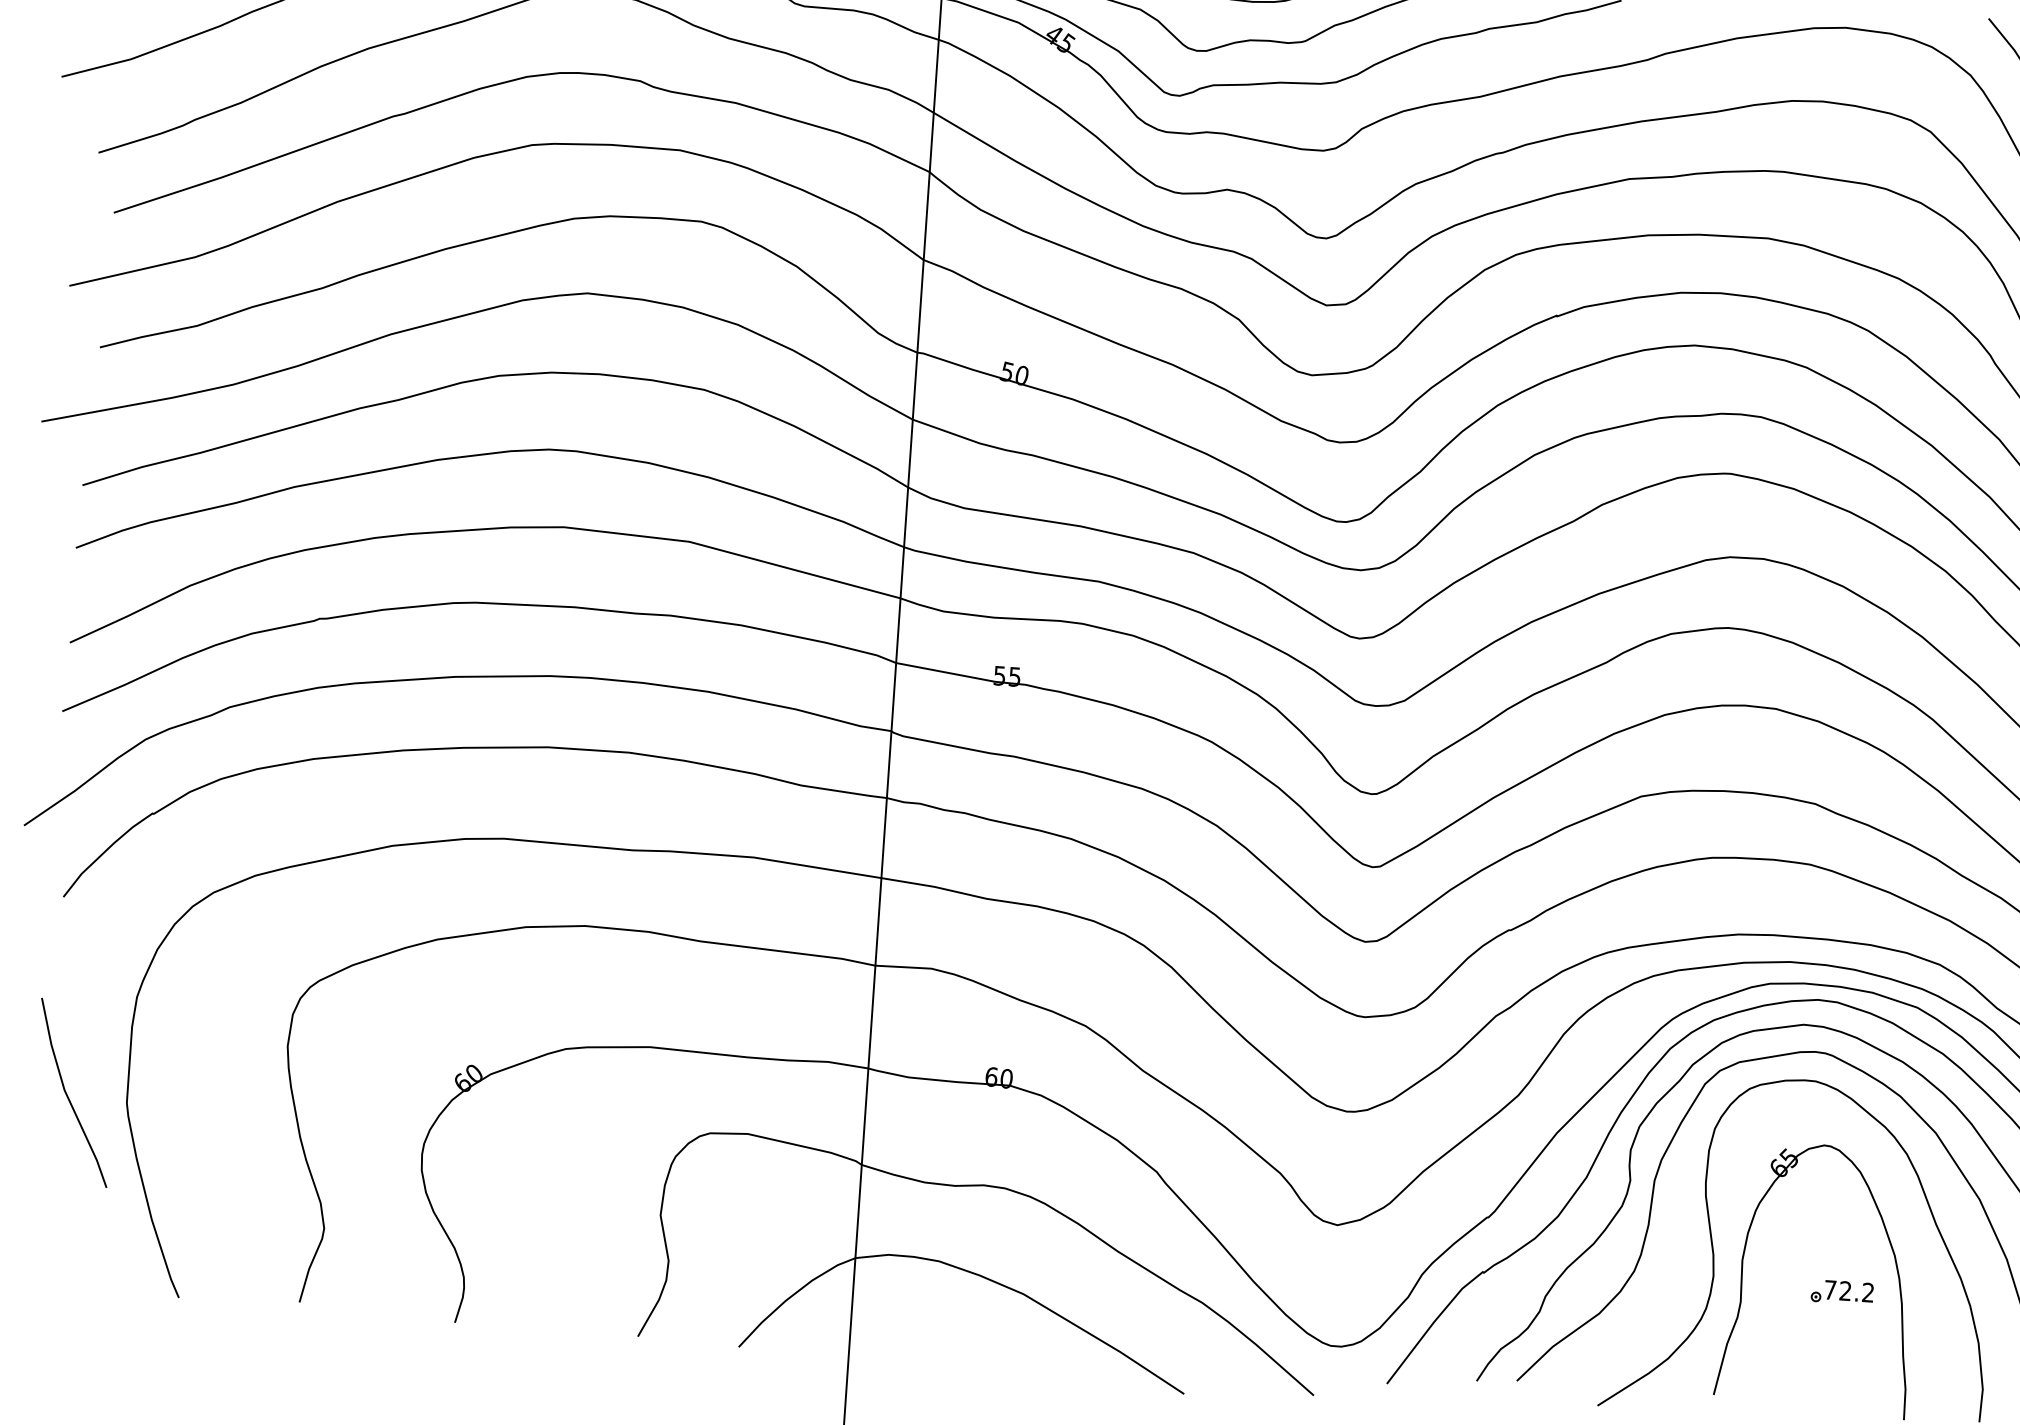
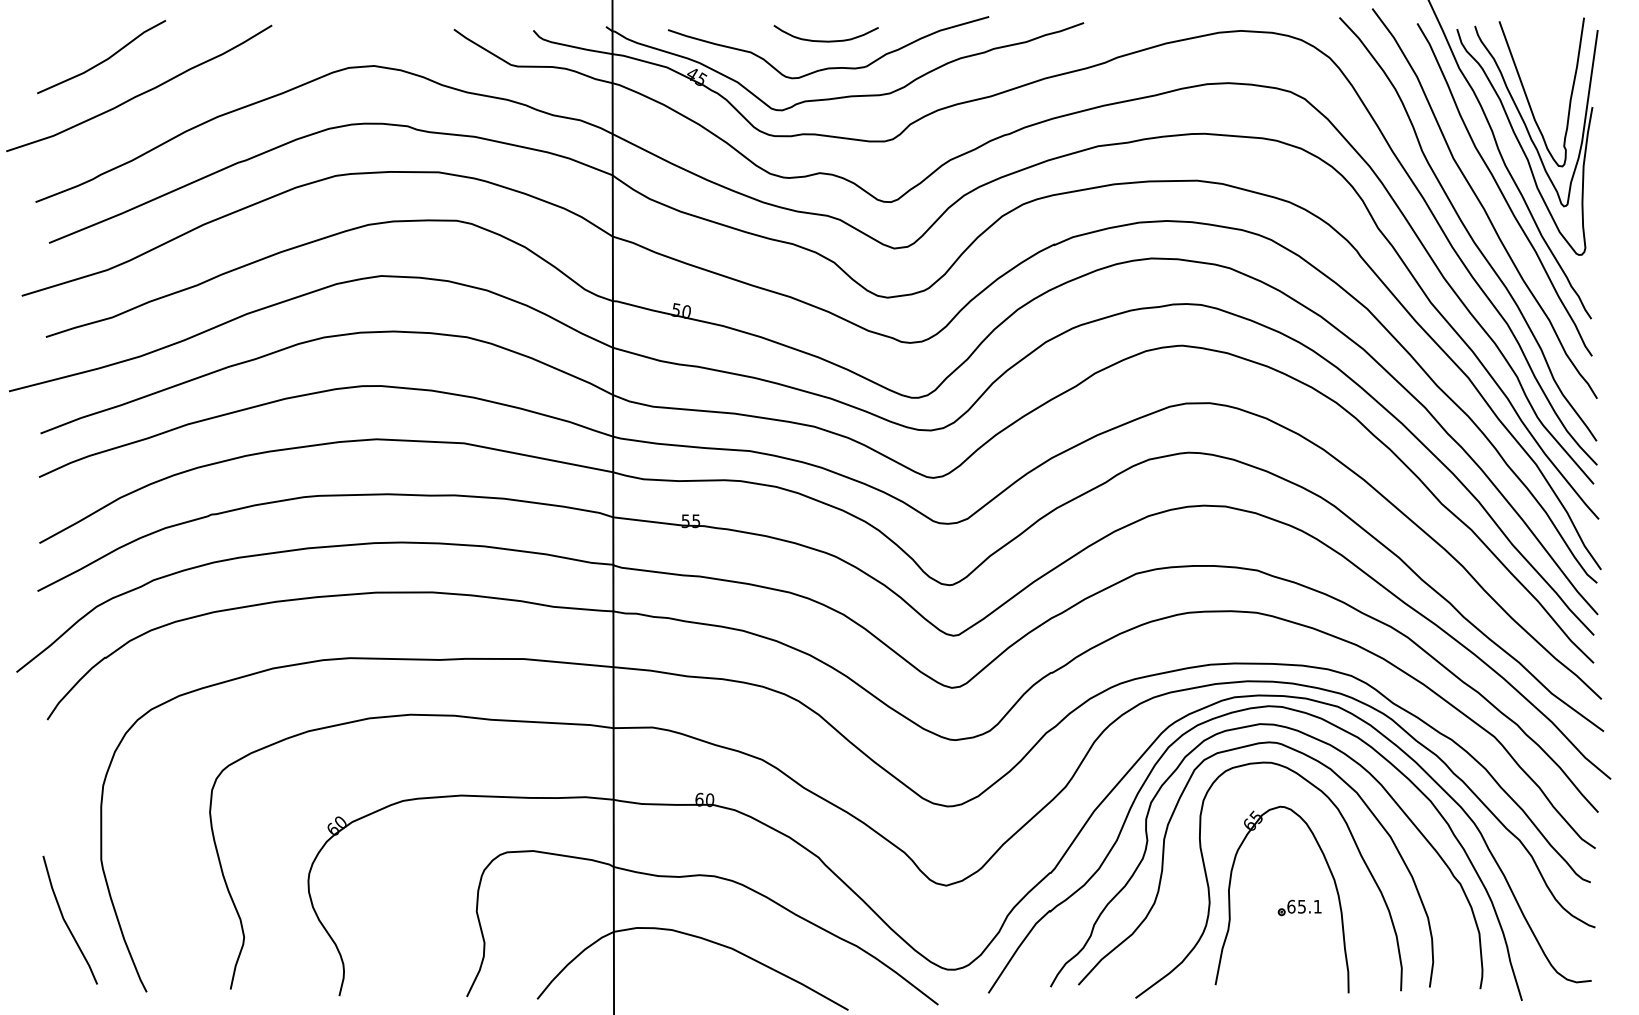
line: (67, 1092) -> (65, 920), moved
text: (1849, 1291) -> (1304, 906), 72.2 -> 65.1

